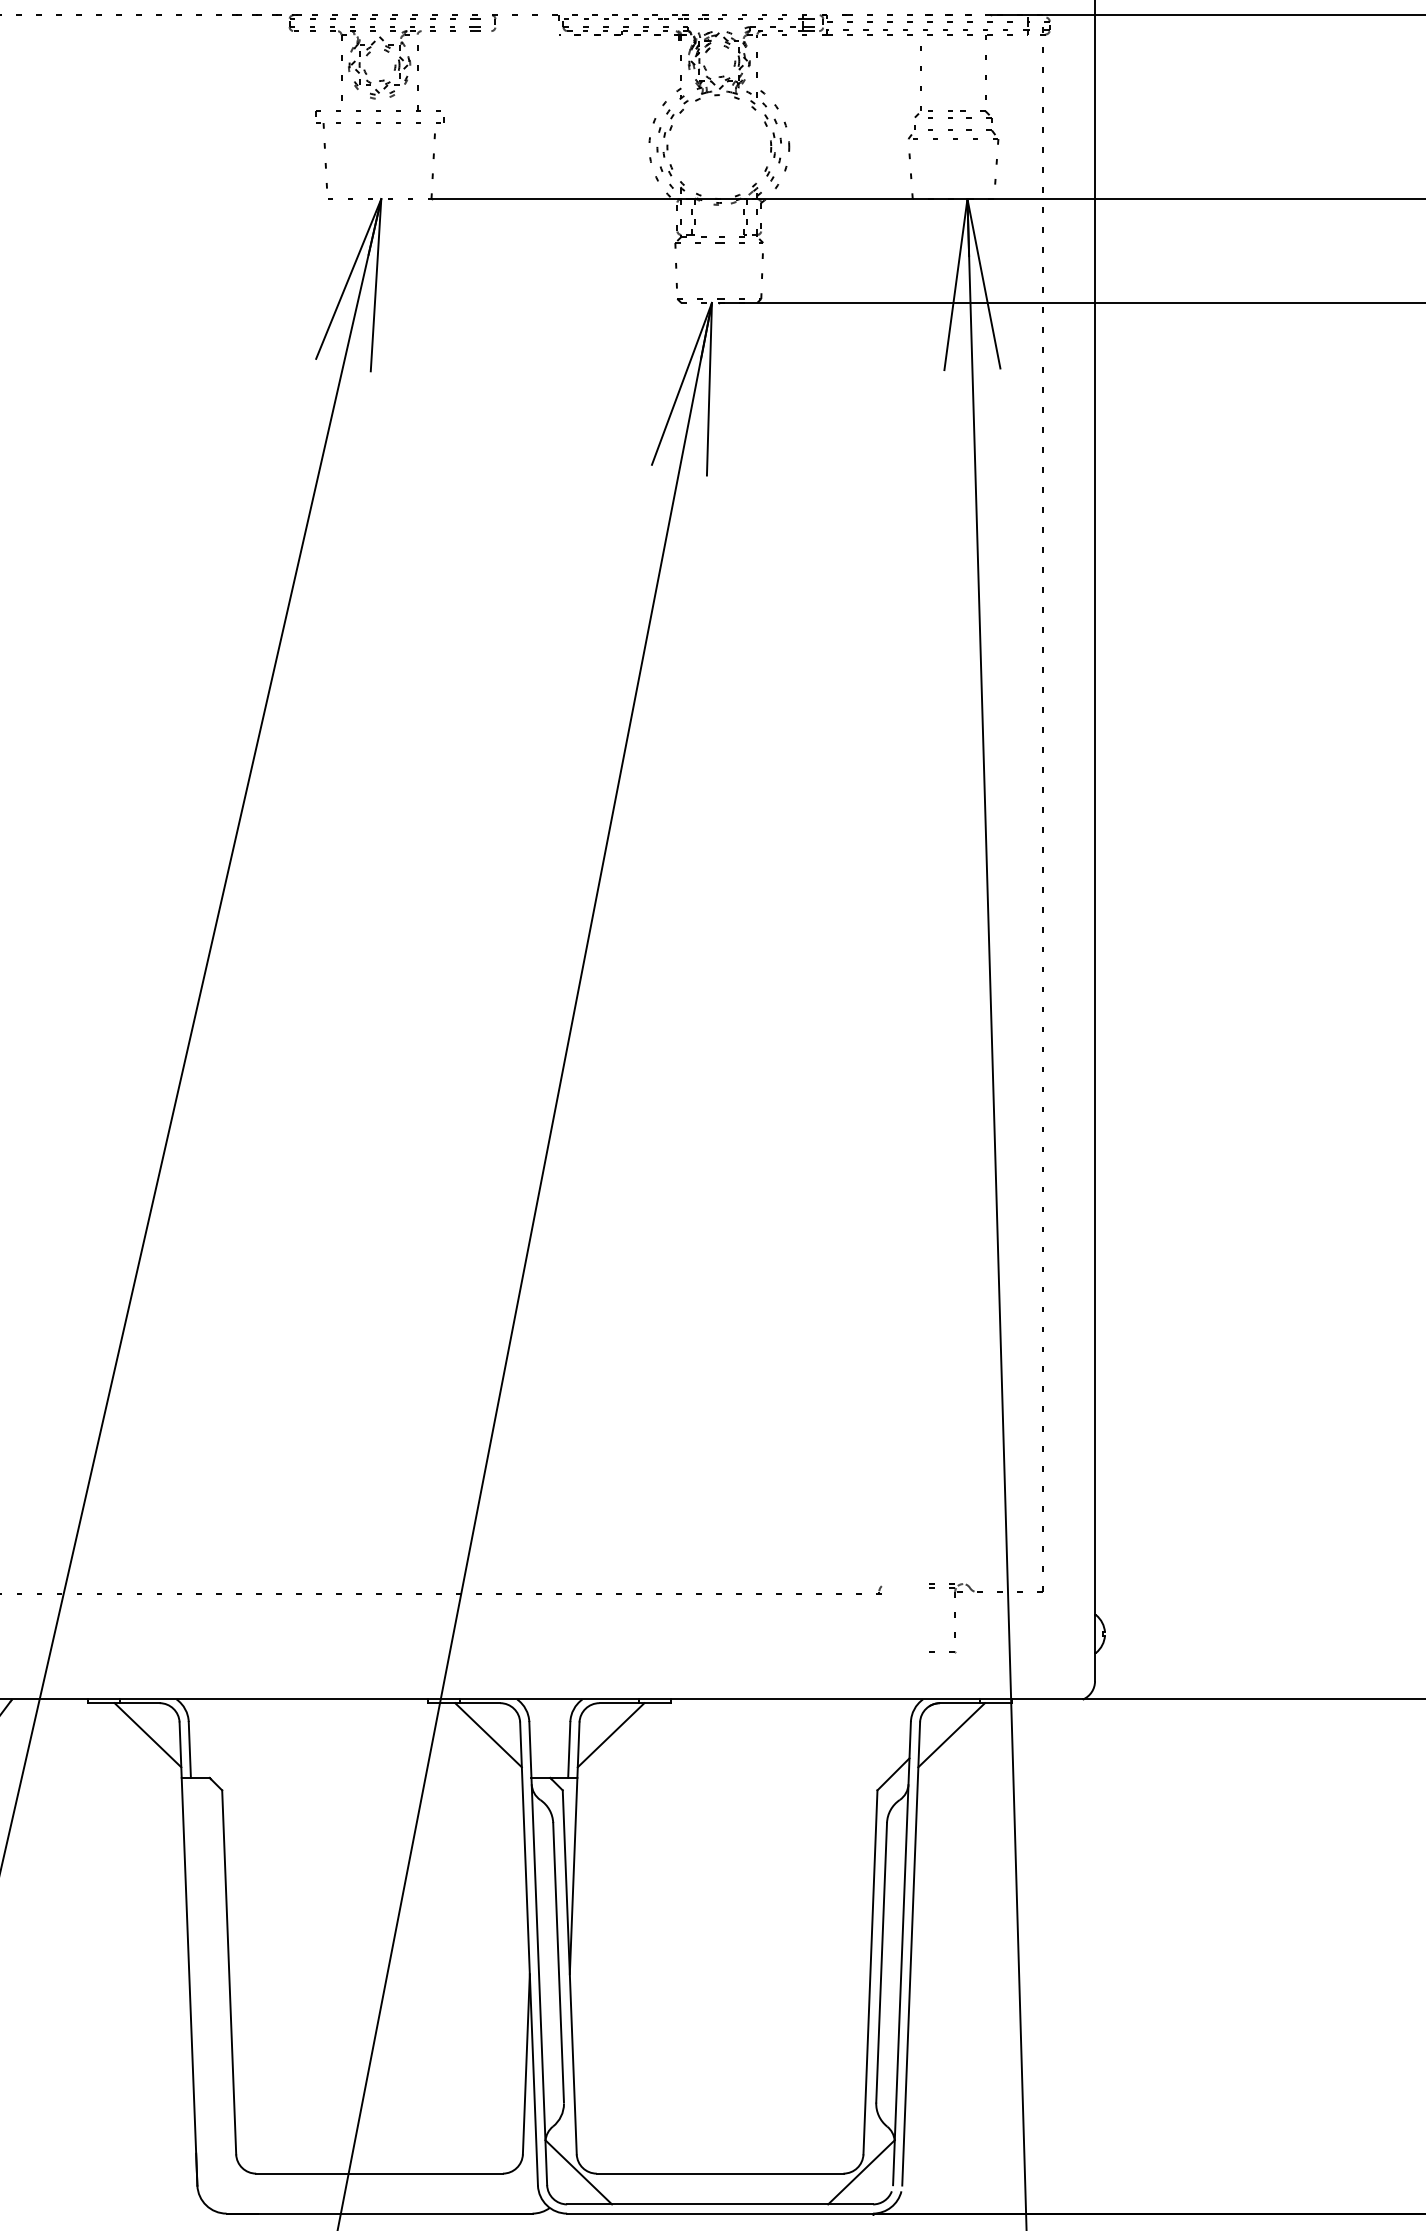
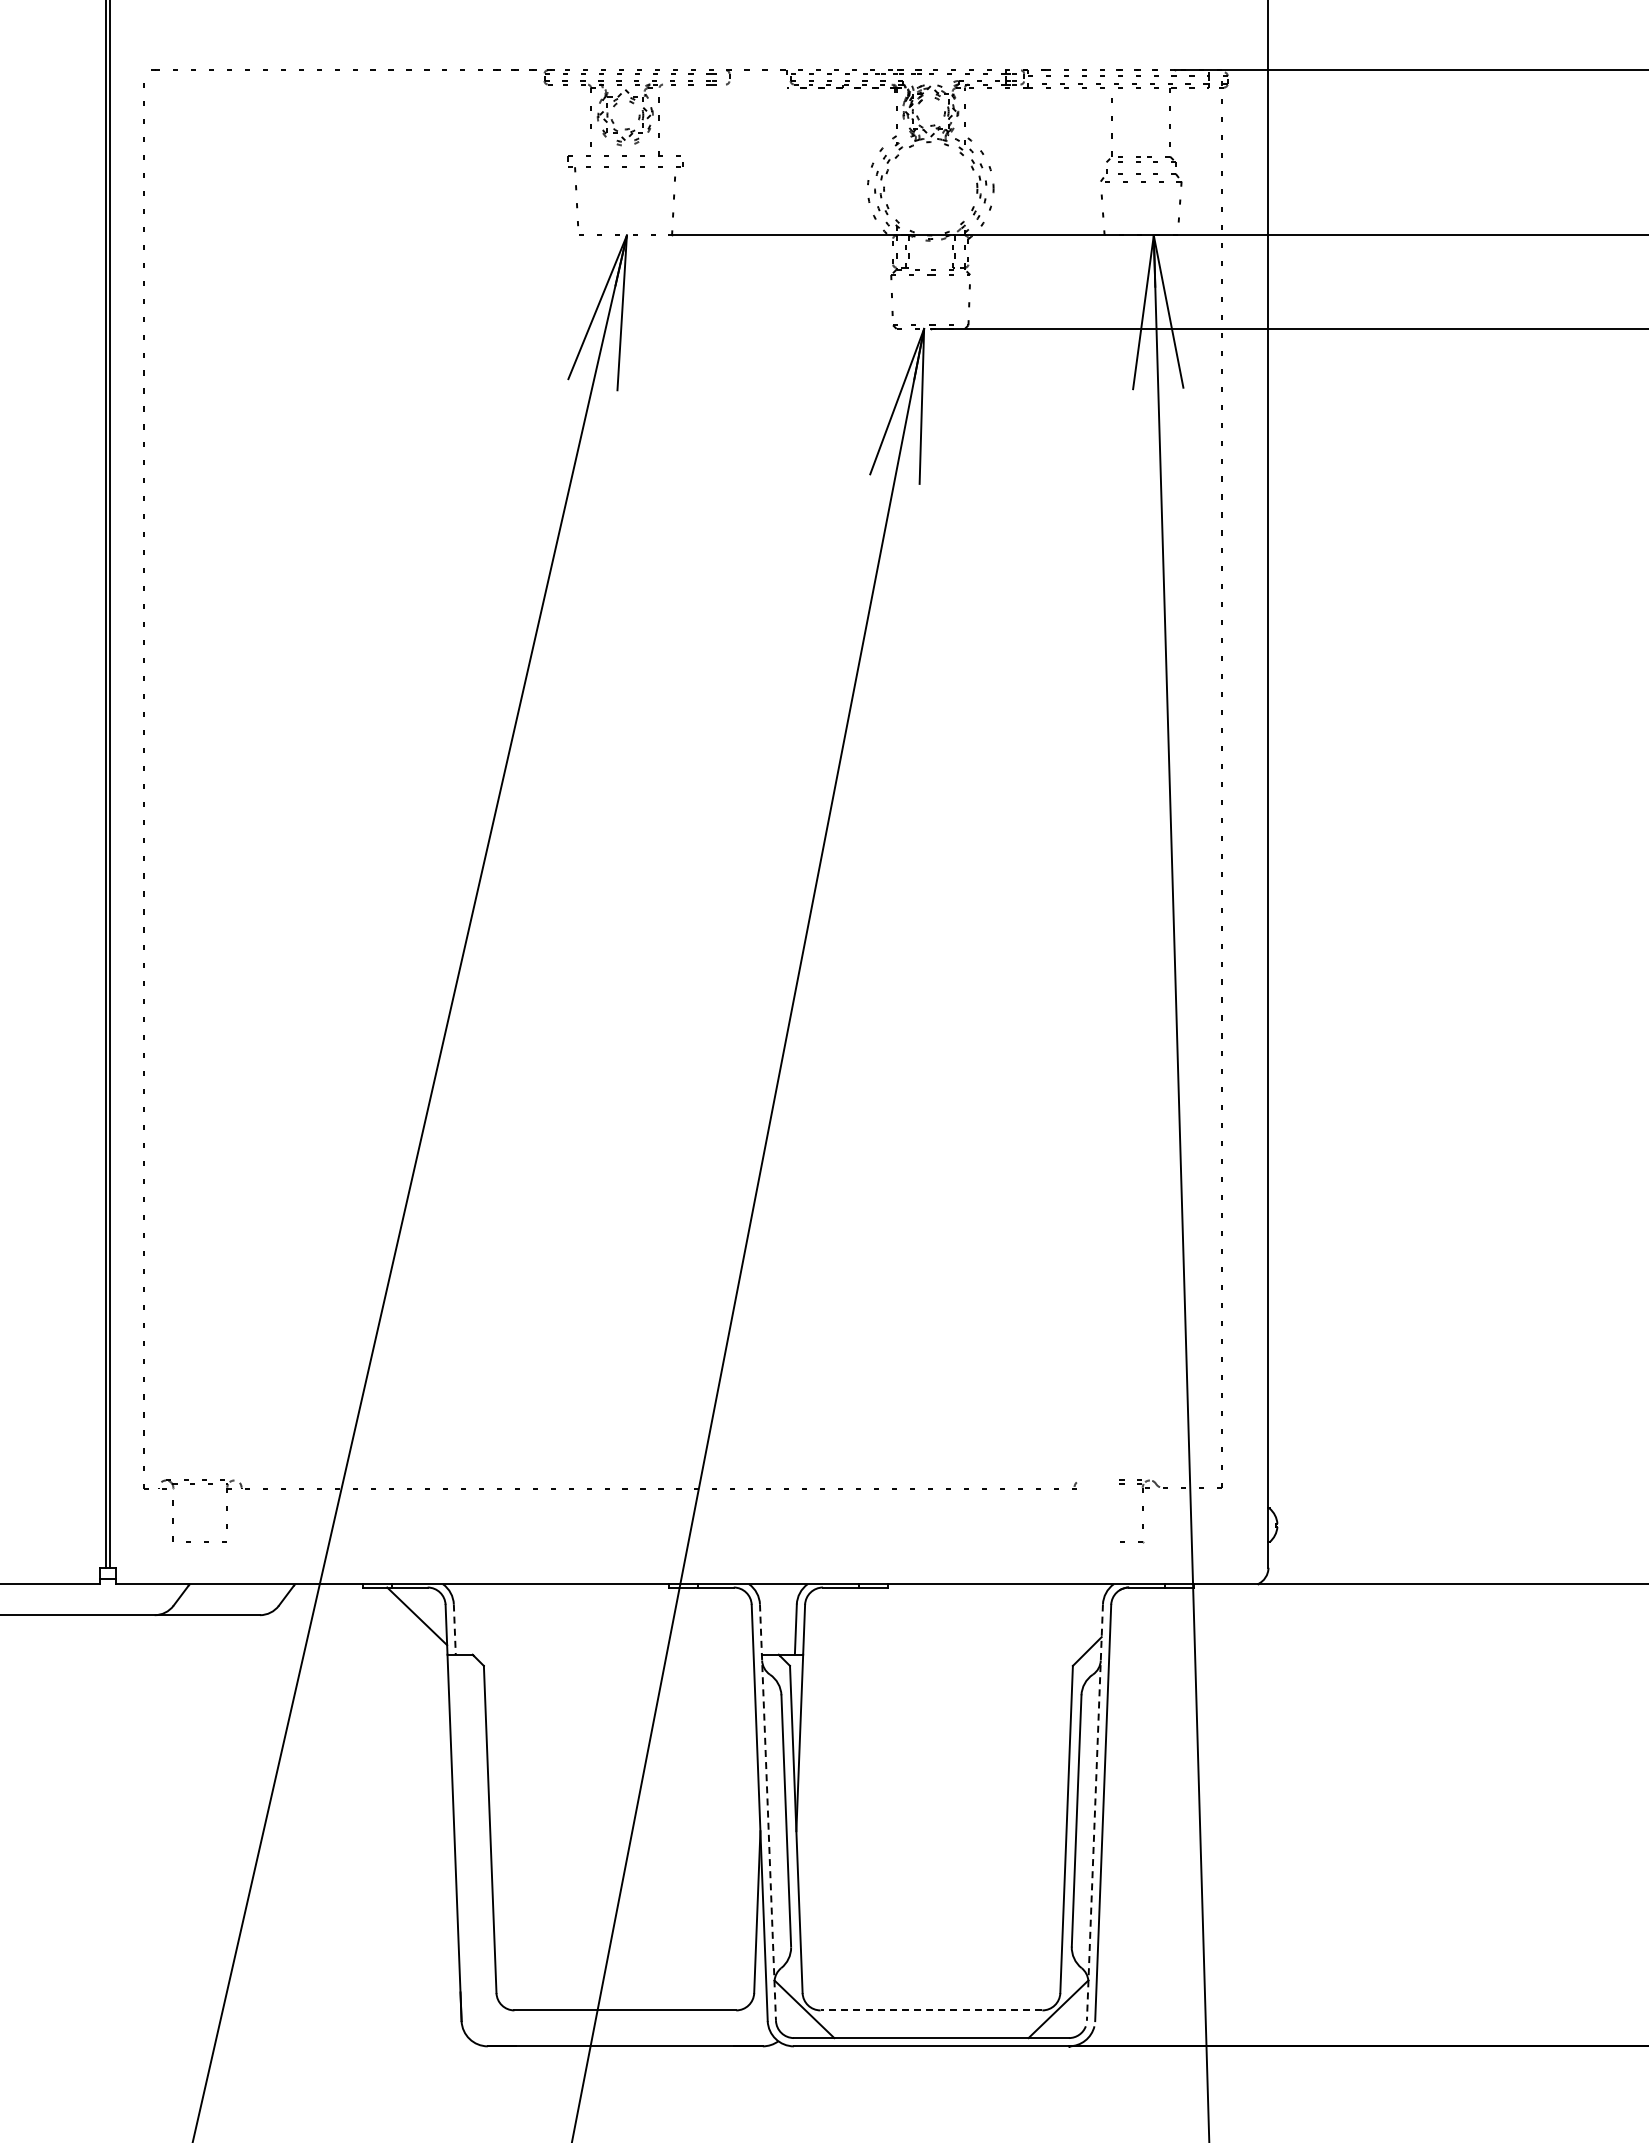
line: (488, 1735) -> (723, 1616), removed
line: (611, 1735) -> (833, 1616), removed
line: (951, 1735) -> (1139, 1616), removed
line: (189, 1750) -> (454, 1630), solid -> dashed
line: (538, 1954) -> (768, 1813), solid -> dashed
line: (901, 1954) -> (1094, 1813), solid -> dashed
line: (720, 2173) -> (931, 2010), solid -> dashed

